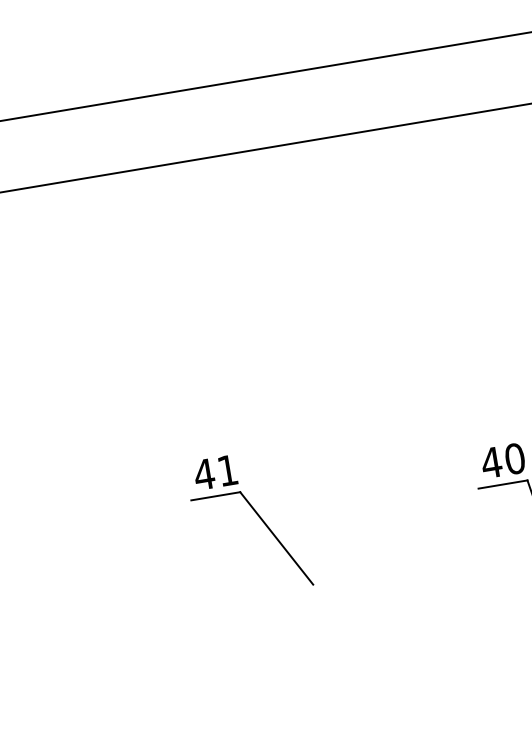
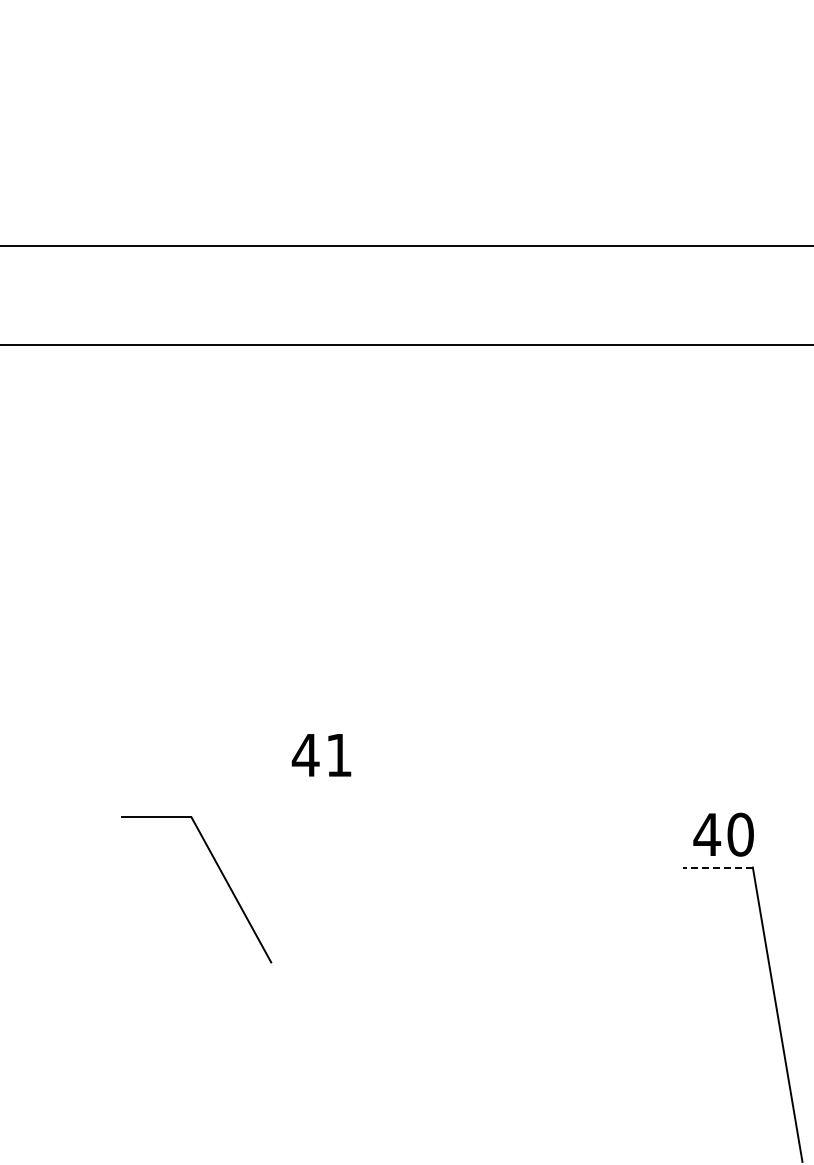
text: (215, 472) -> (321, 755), moved
line: (502, 484) -> (717, 867), solid -> dashed
part: (268, 528) -> (221, 874), moved

